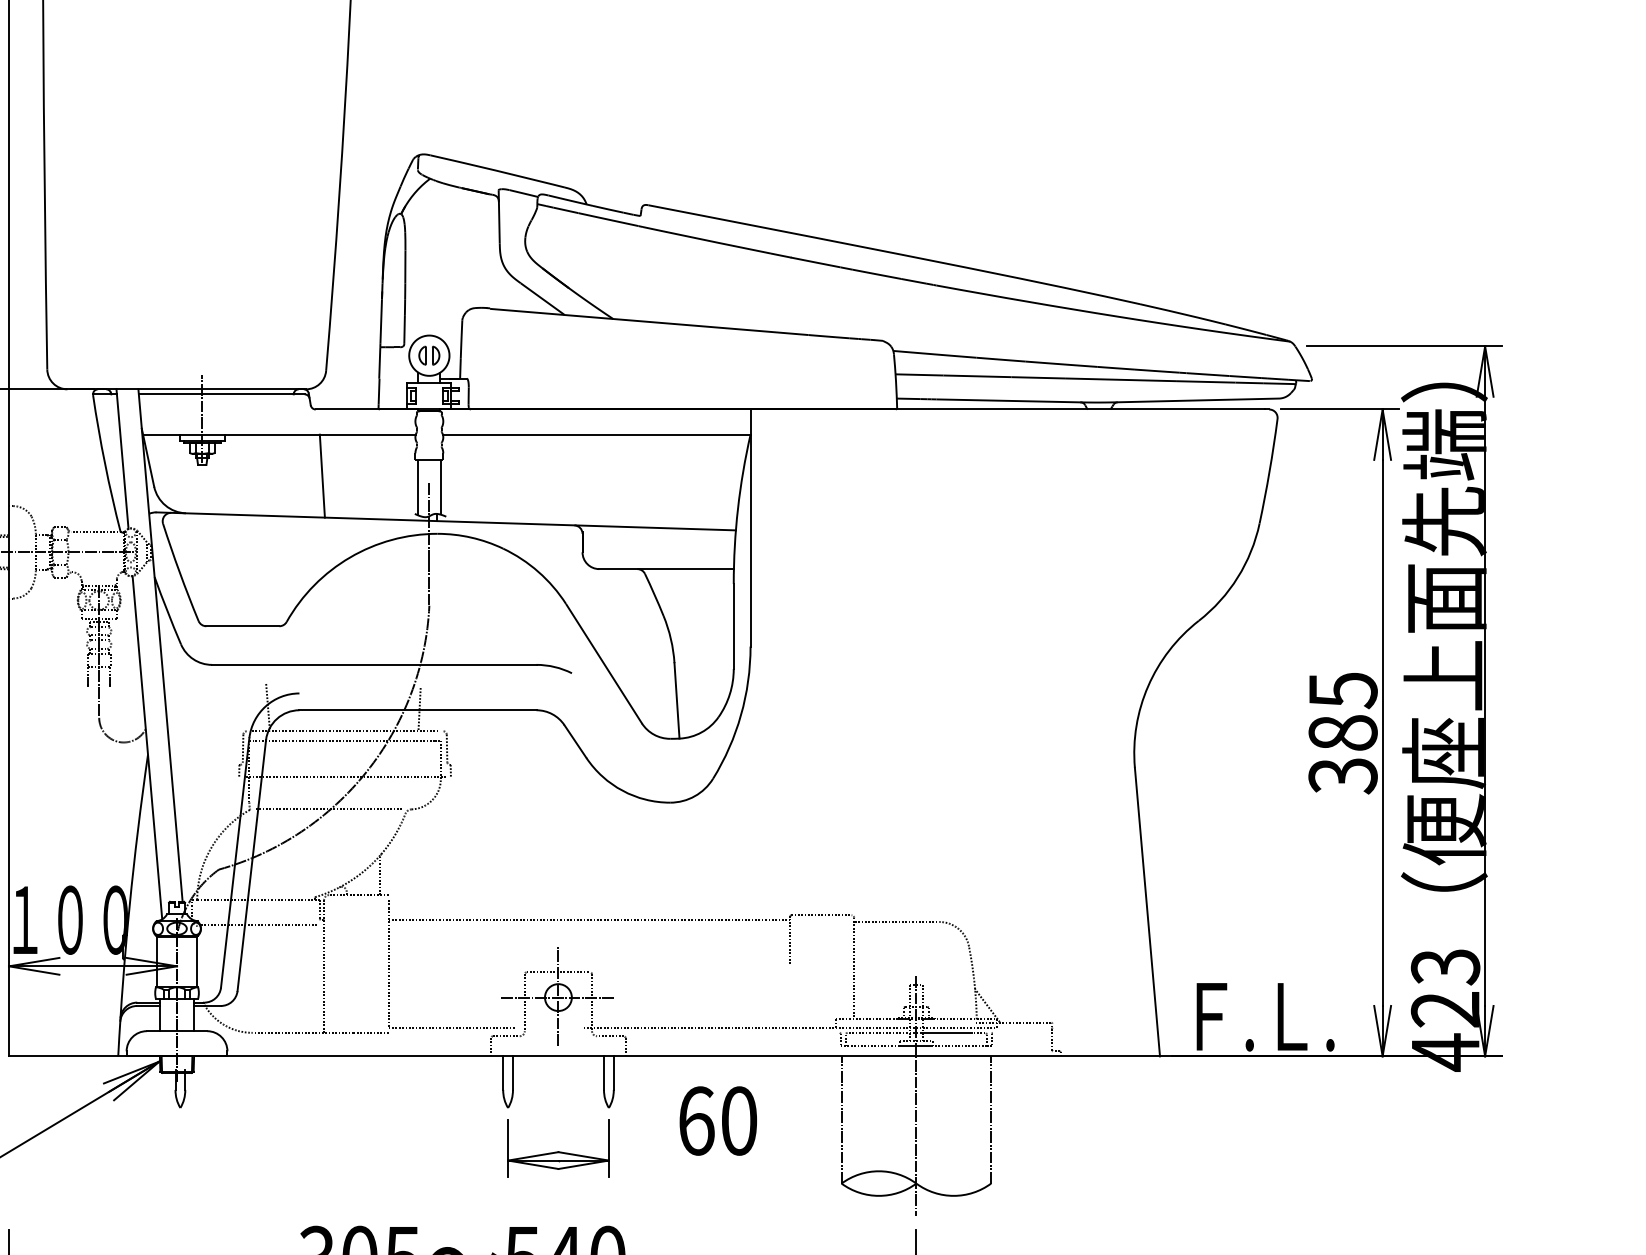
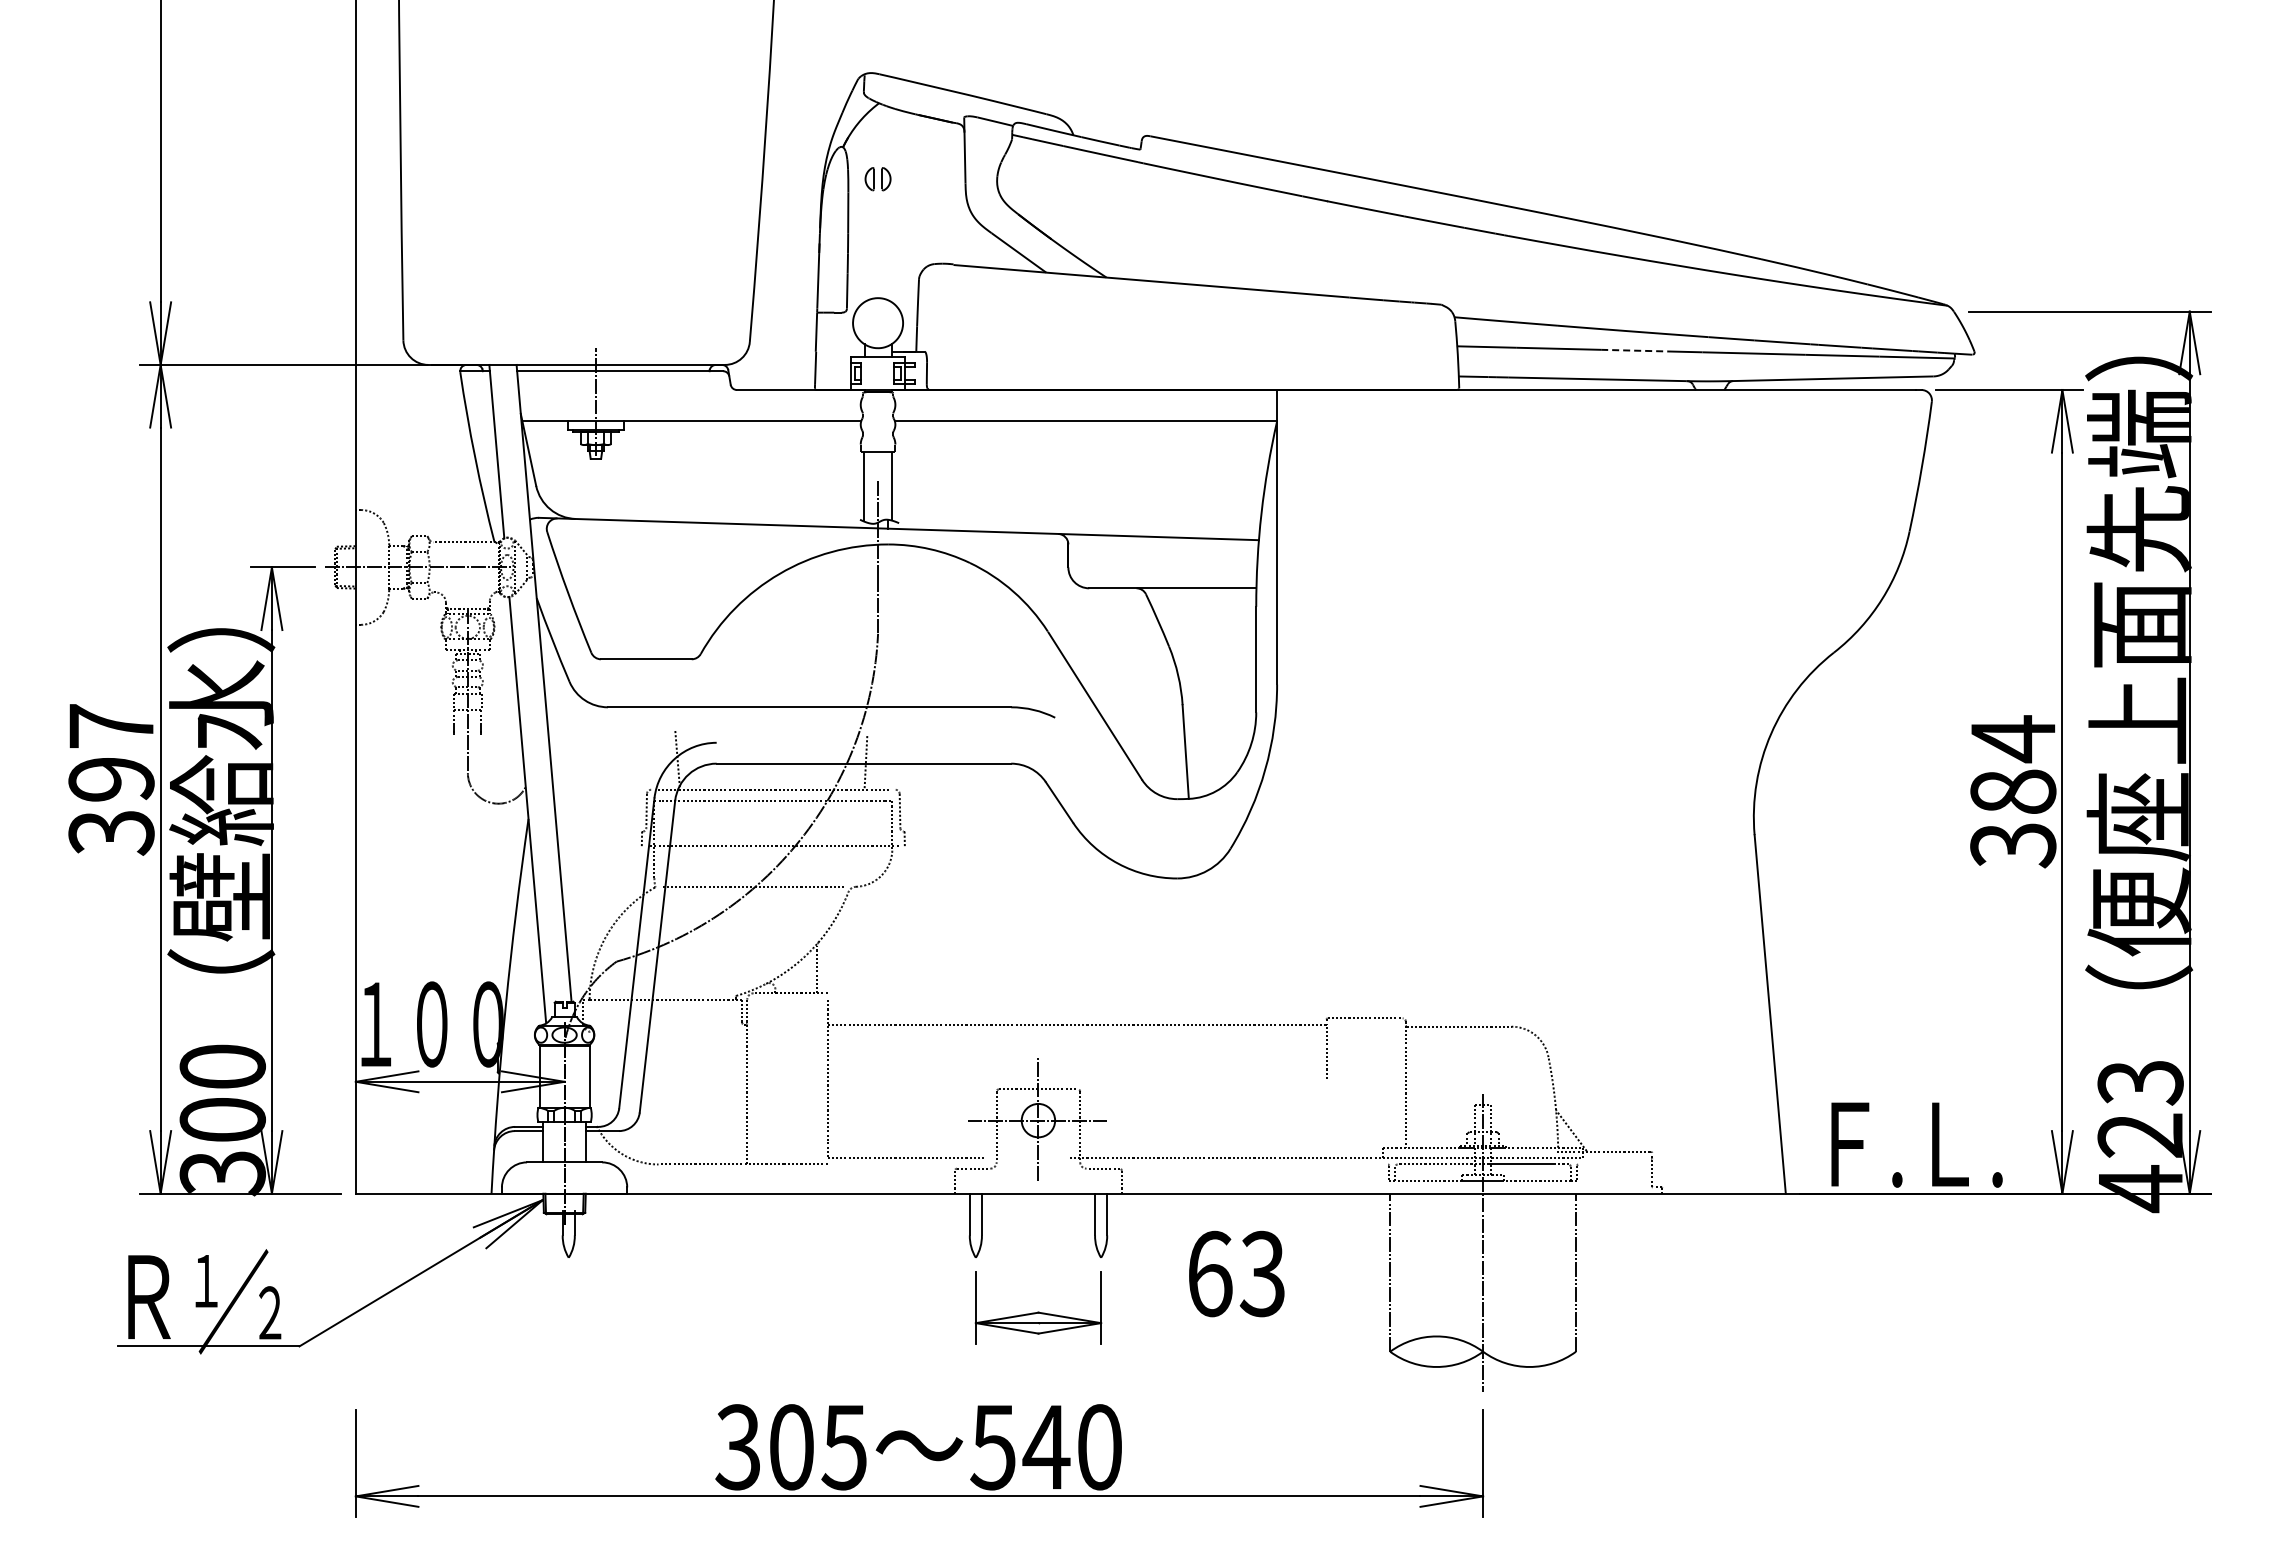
part: (428, 355) -> (877, 179), moved
line: (1039, 377) -> (1635, 350), solid -> dashed
line: (322, 475) -> (745, 472), removed
text: (1343, 690) -> (2013, 739), 385 -> 384
line: (258, 925) -> (665, 1030), removed
text: (738, 1120) -> (1262, 1273), 60 -> 63

